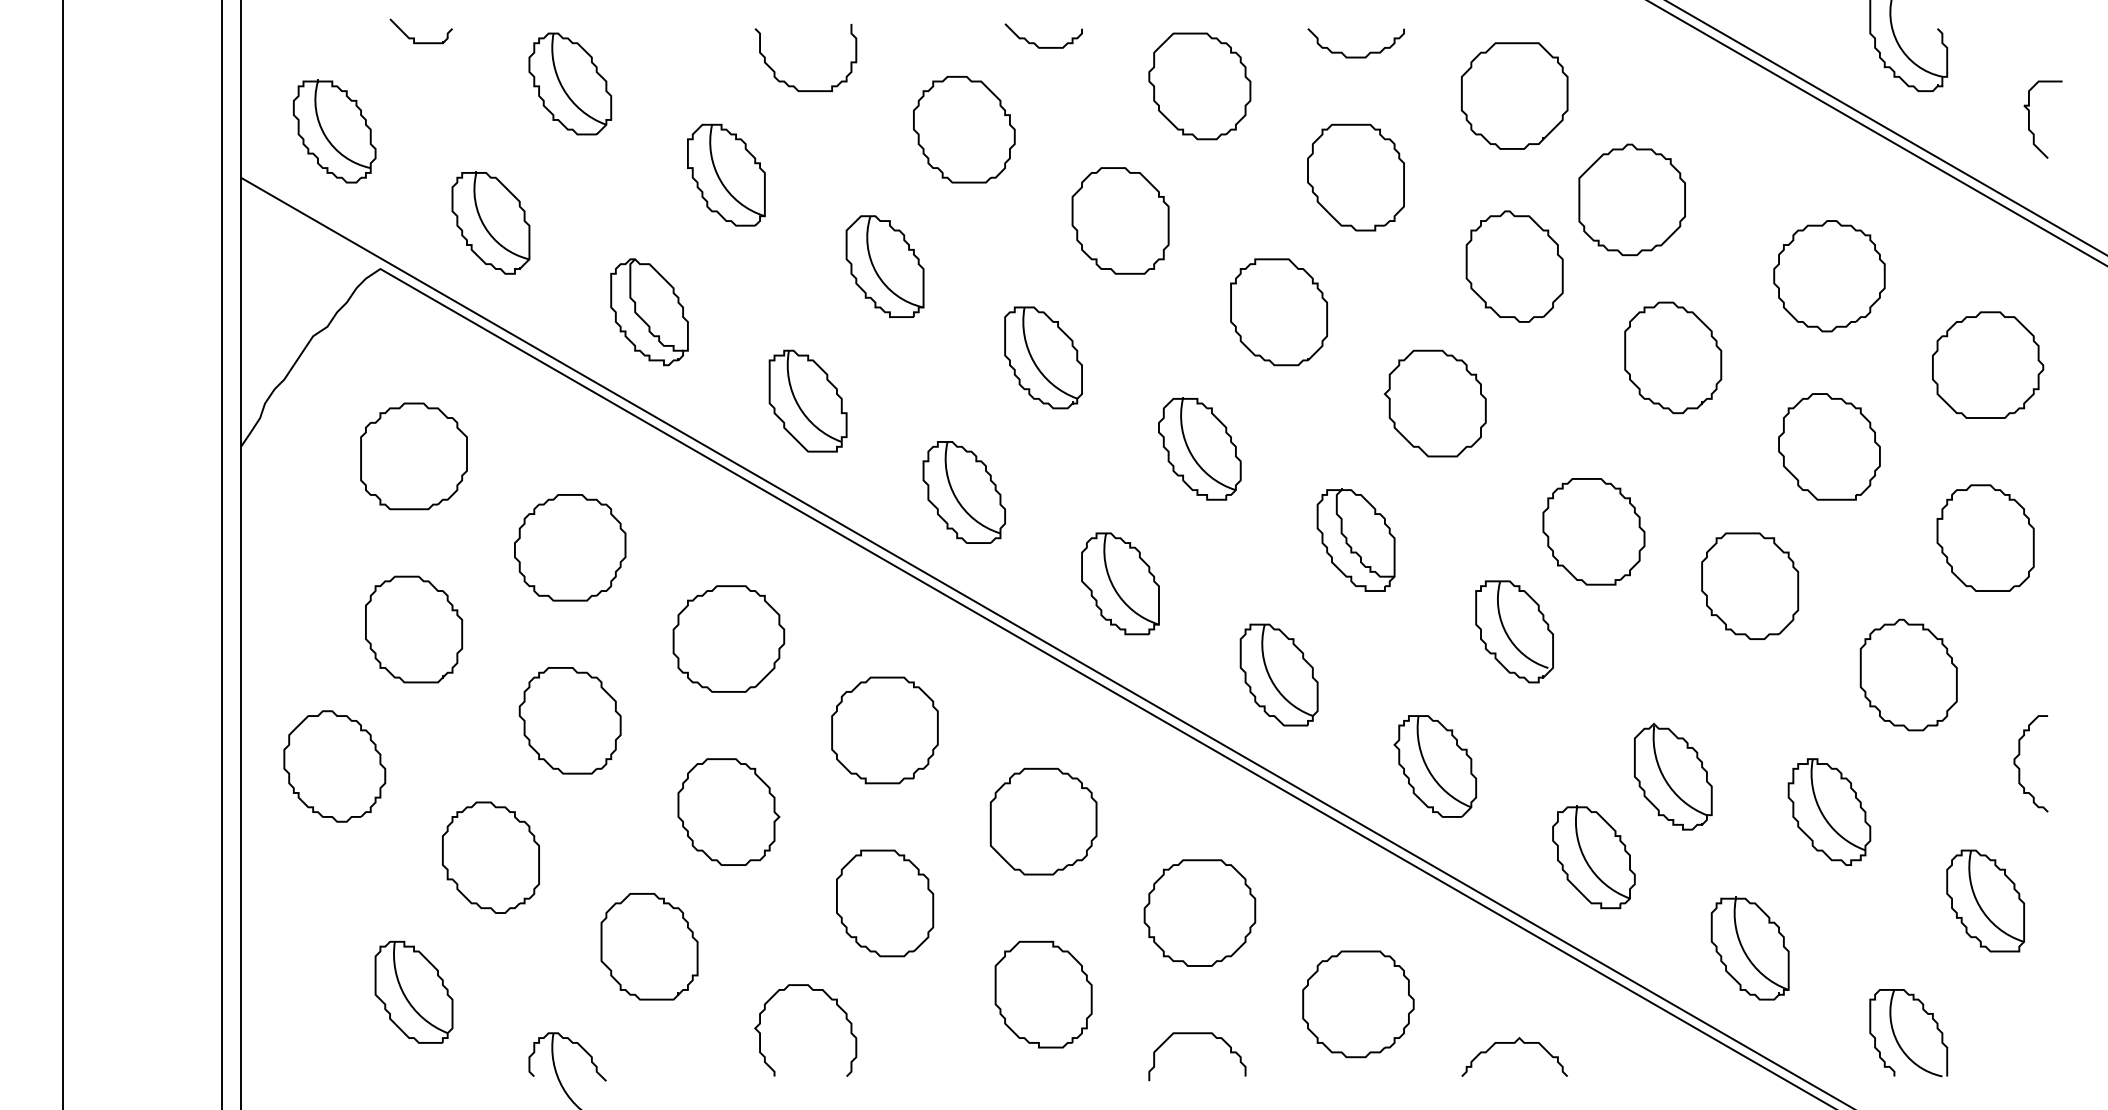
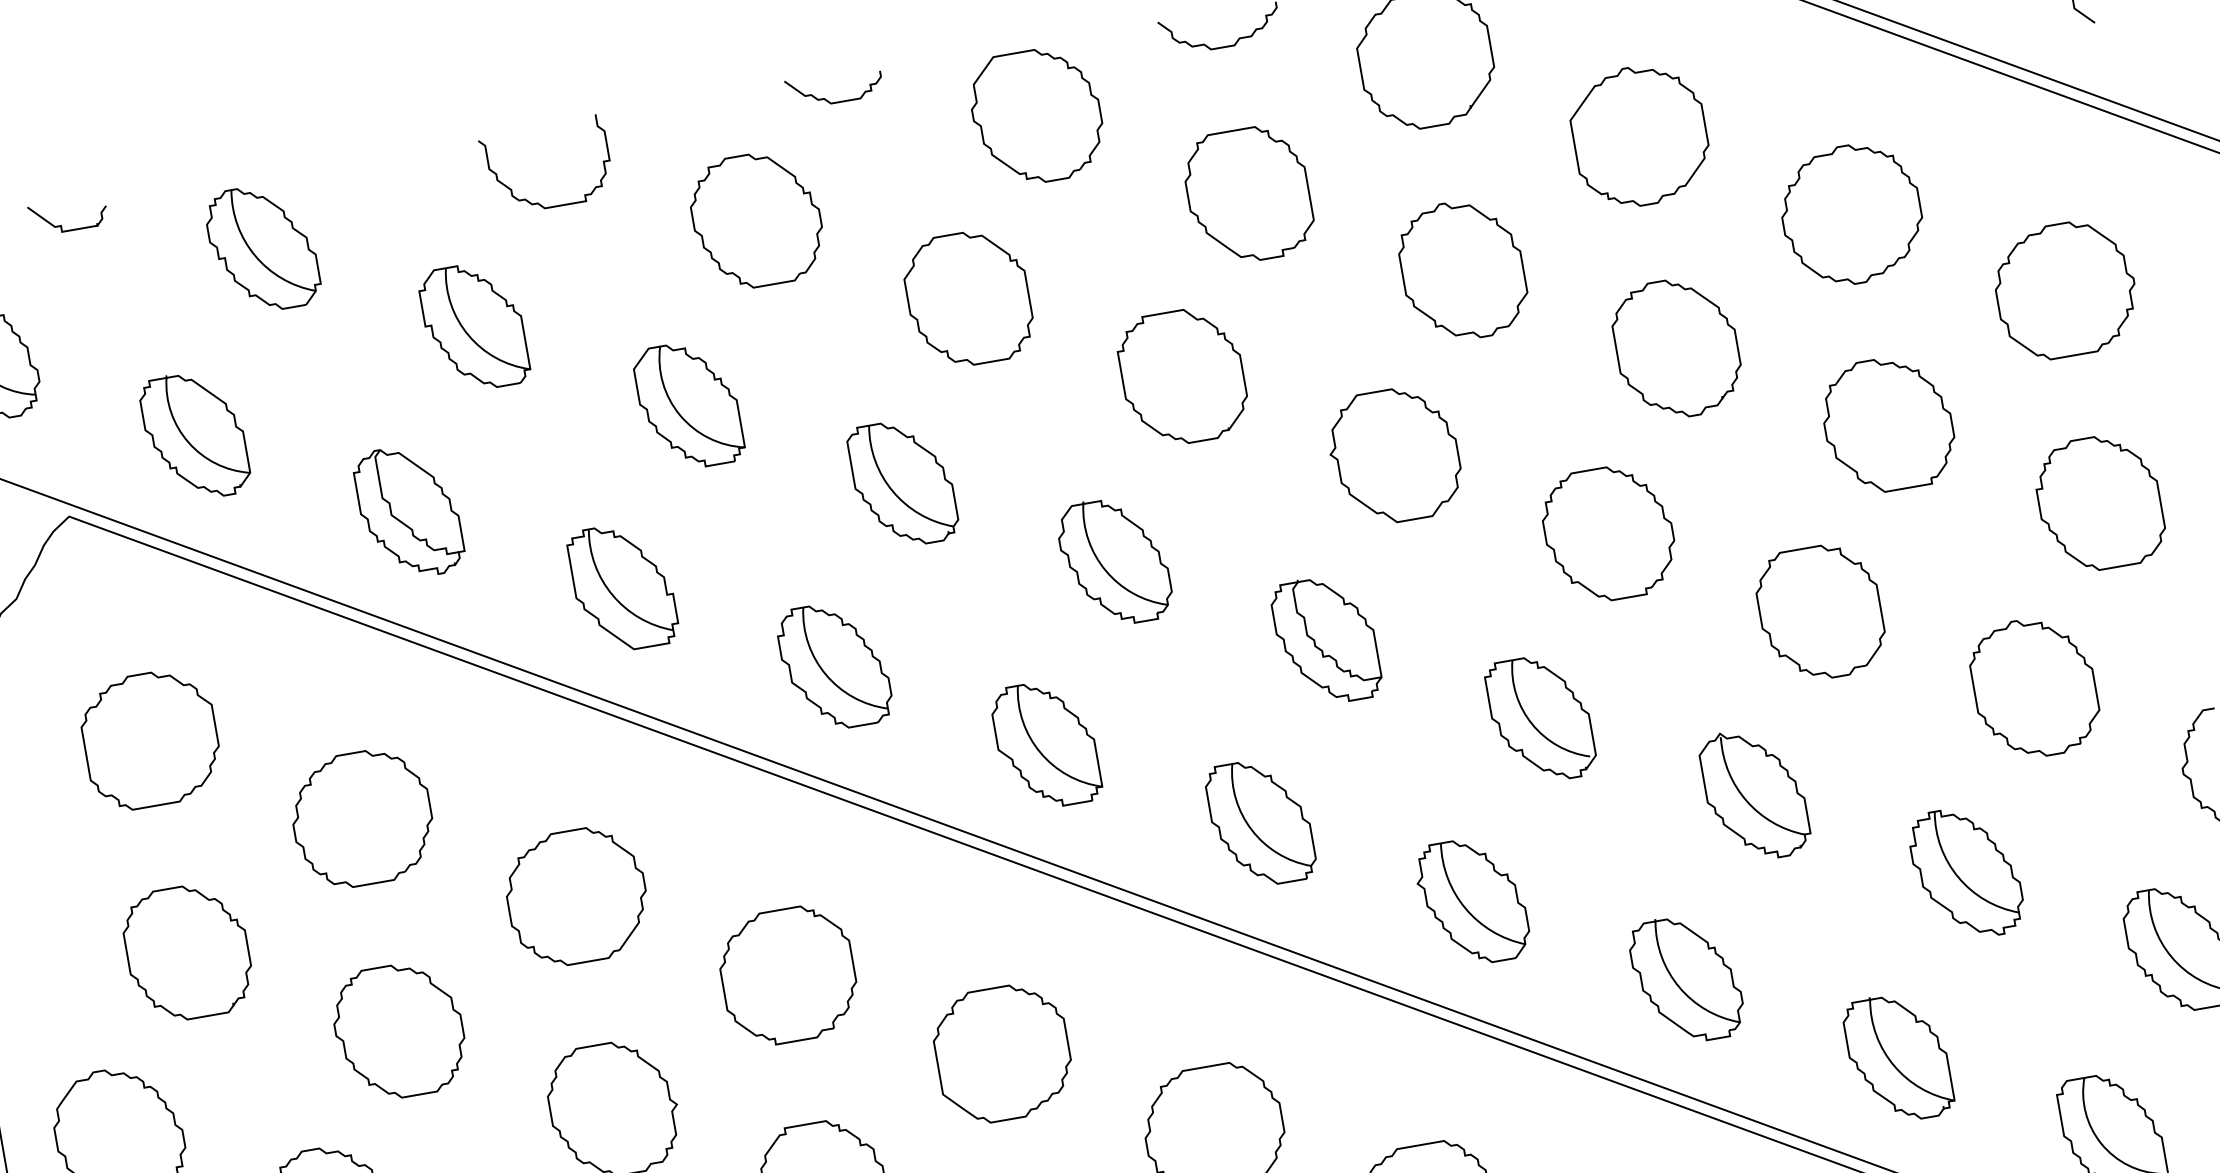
part: (1631, 199) -> (1639, 135), moved
part: (1593, 531) -> (1608, 533), moved
part: (1673, 776) -> (1755, 794), moved

